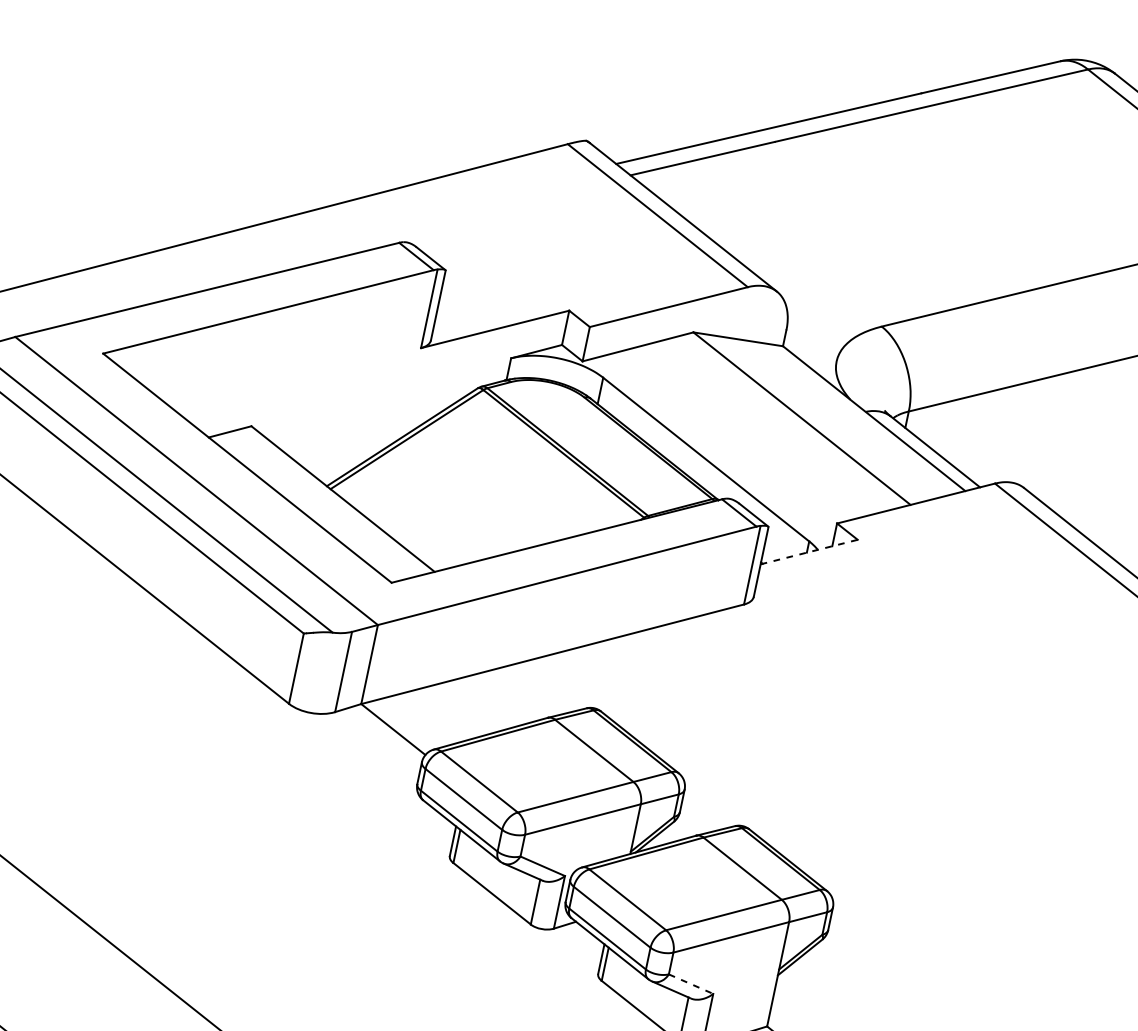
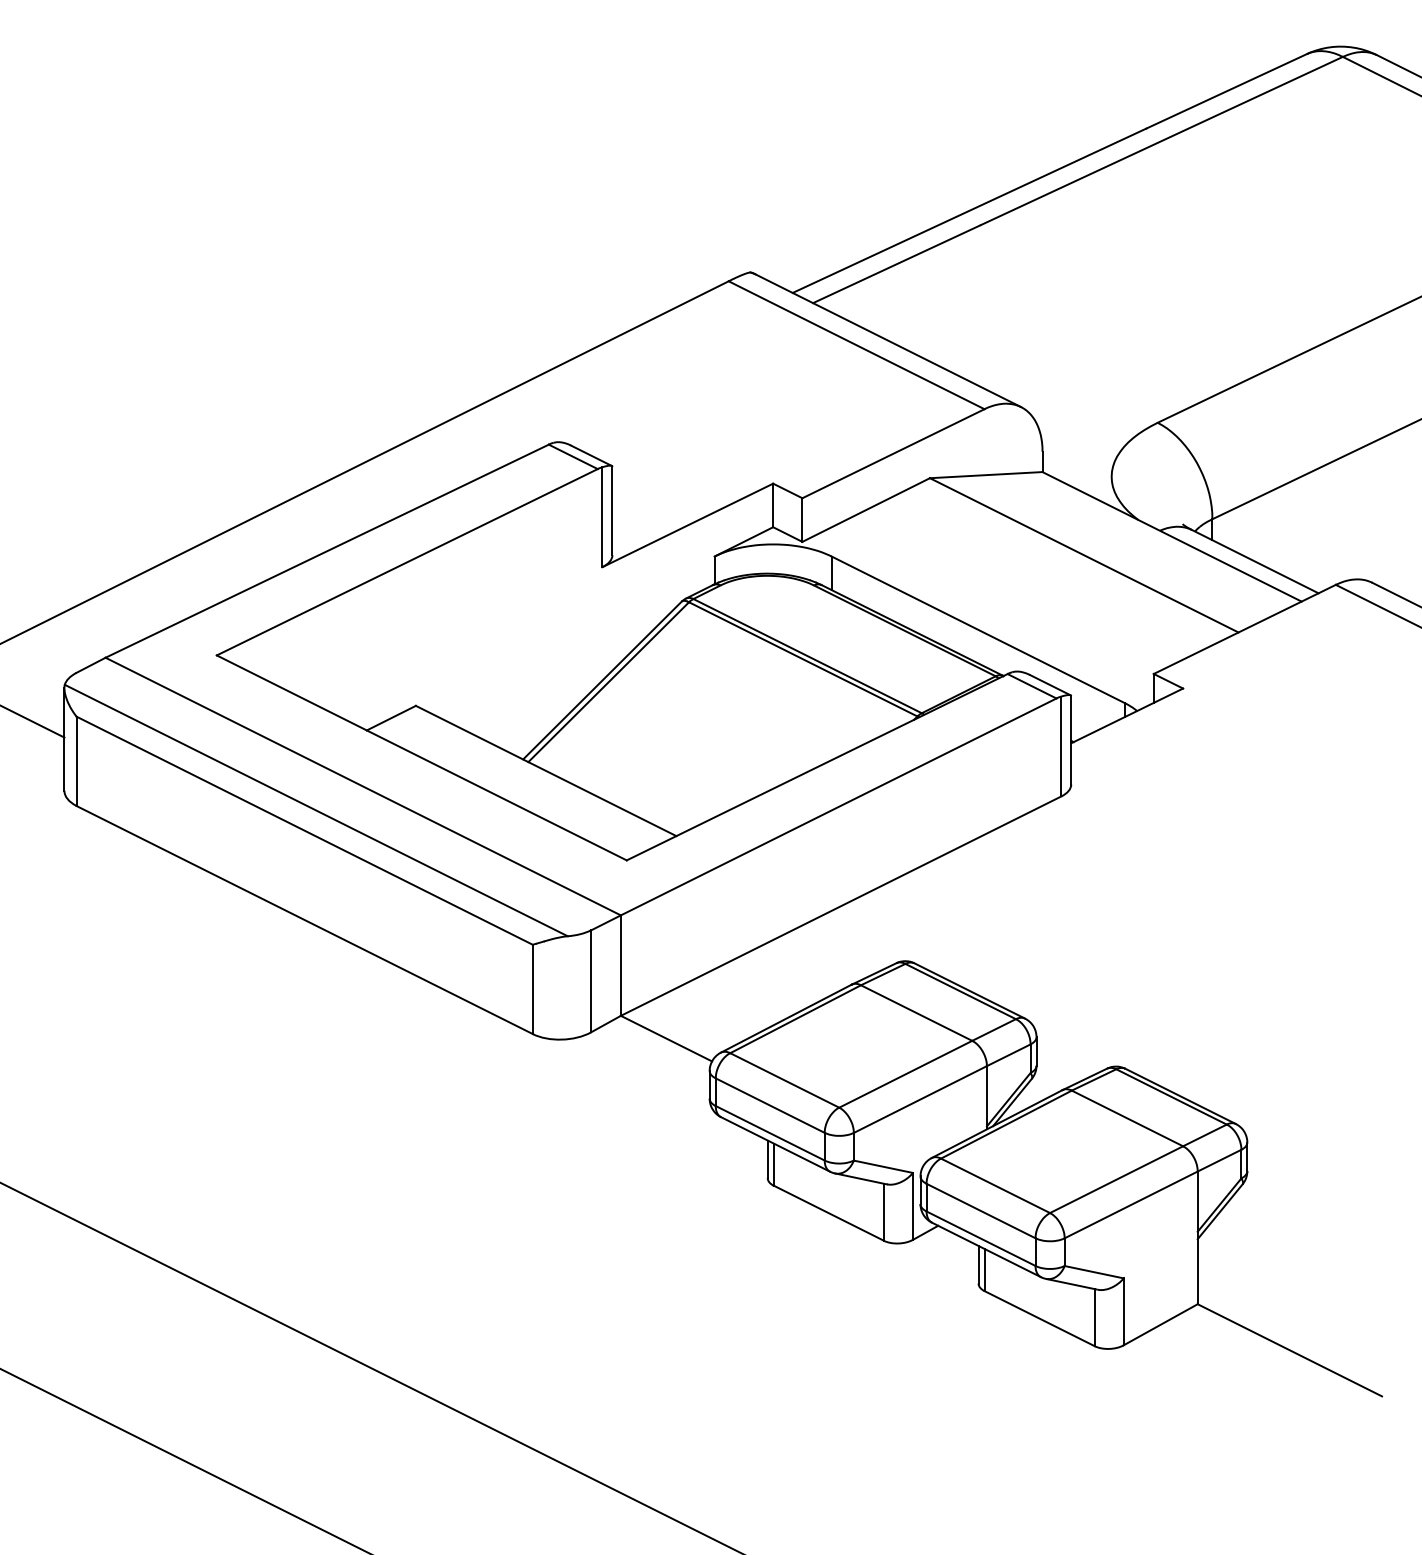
line: (809, 551) -> (1127, 715), dashed -> solid
line: (691, 984) -> (1094, 1272), dashed -> solid

